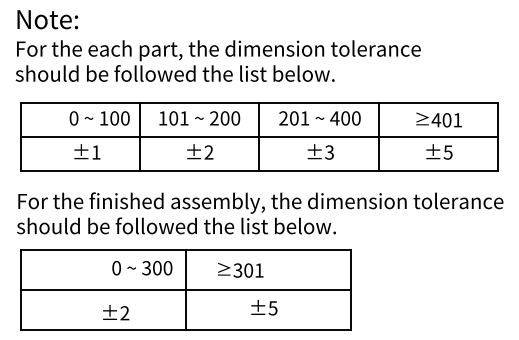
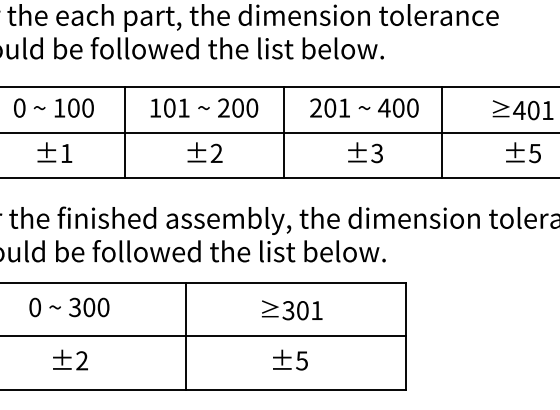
text: (99, 118) -> (53, 108), moved
text: (142, 268) -> (69, 307), moved
text: (240, 270) -> (291, 310), moved
text: (116, 312) -> (70, 359), moved

